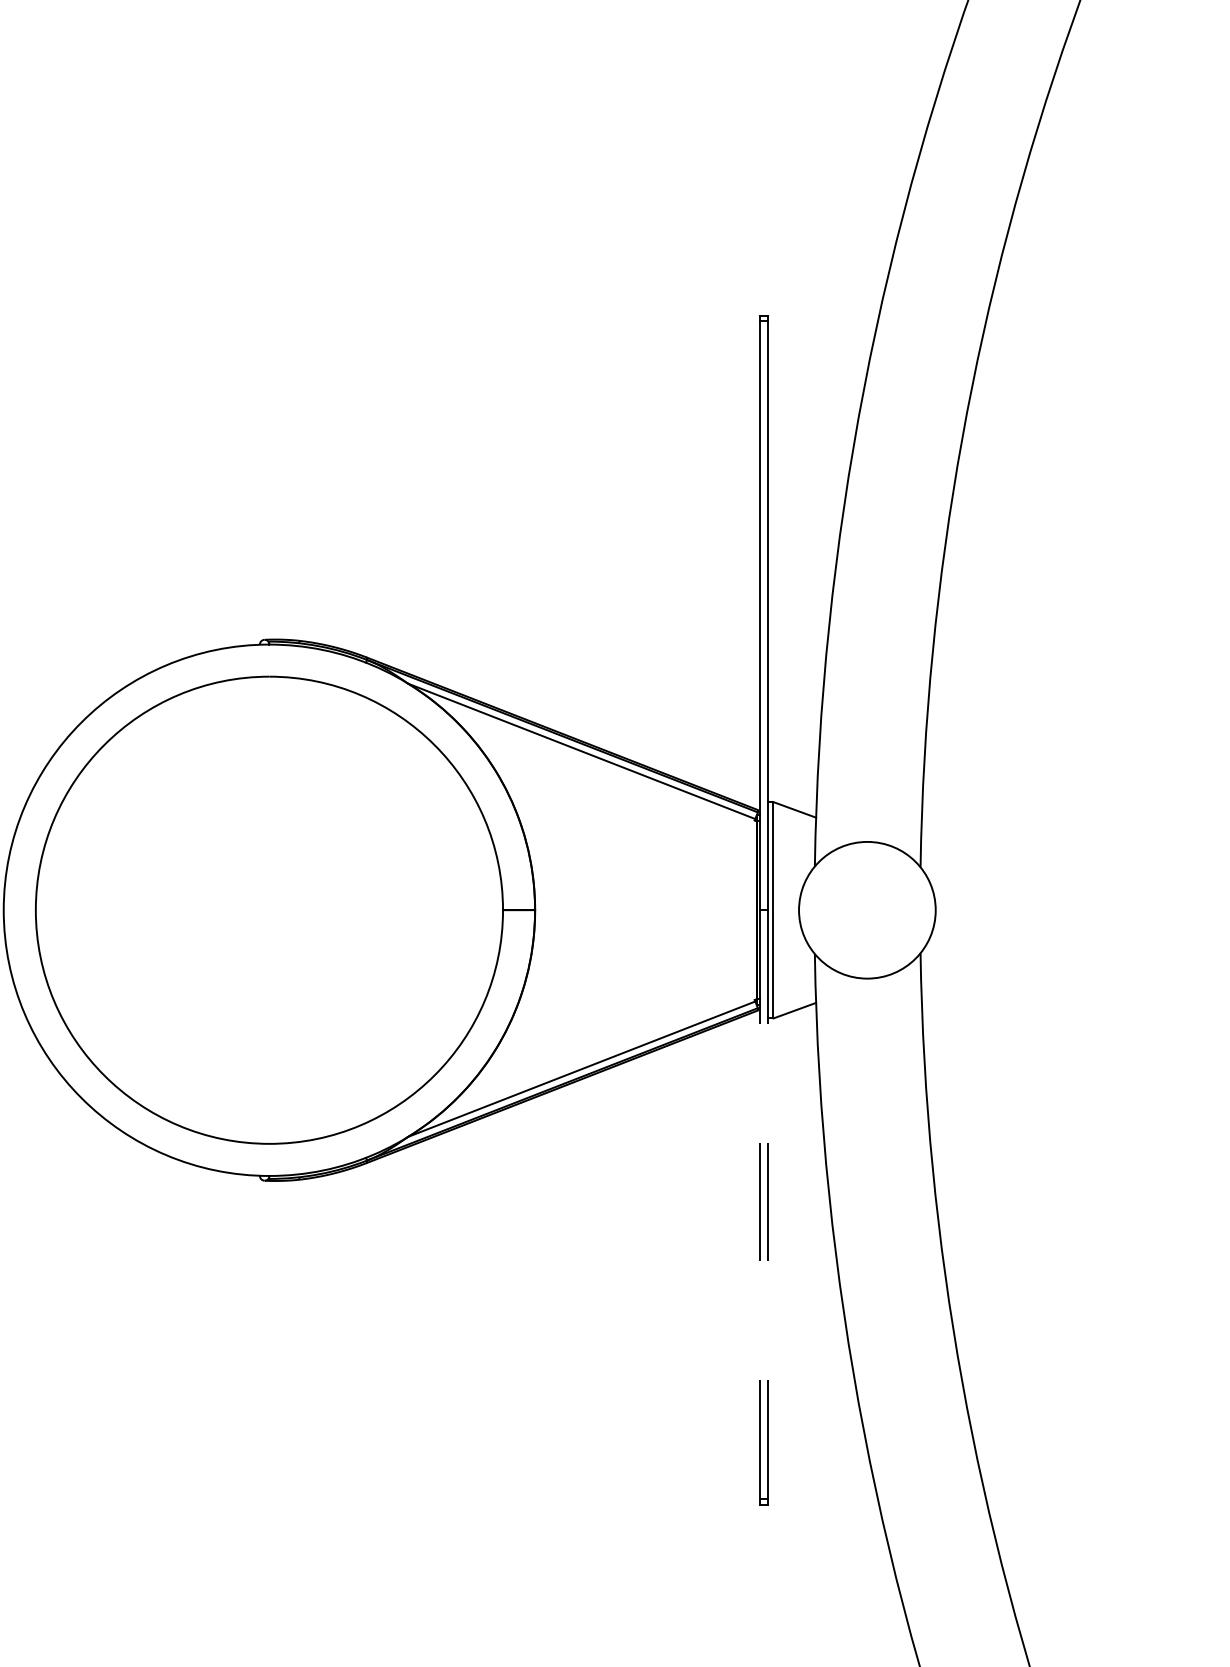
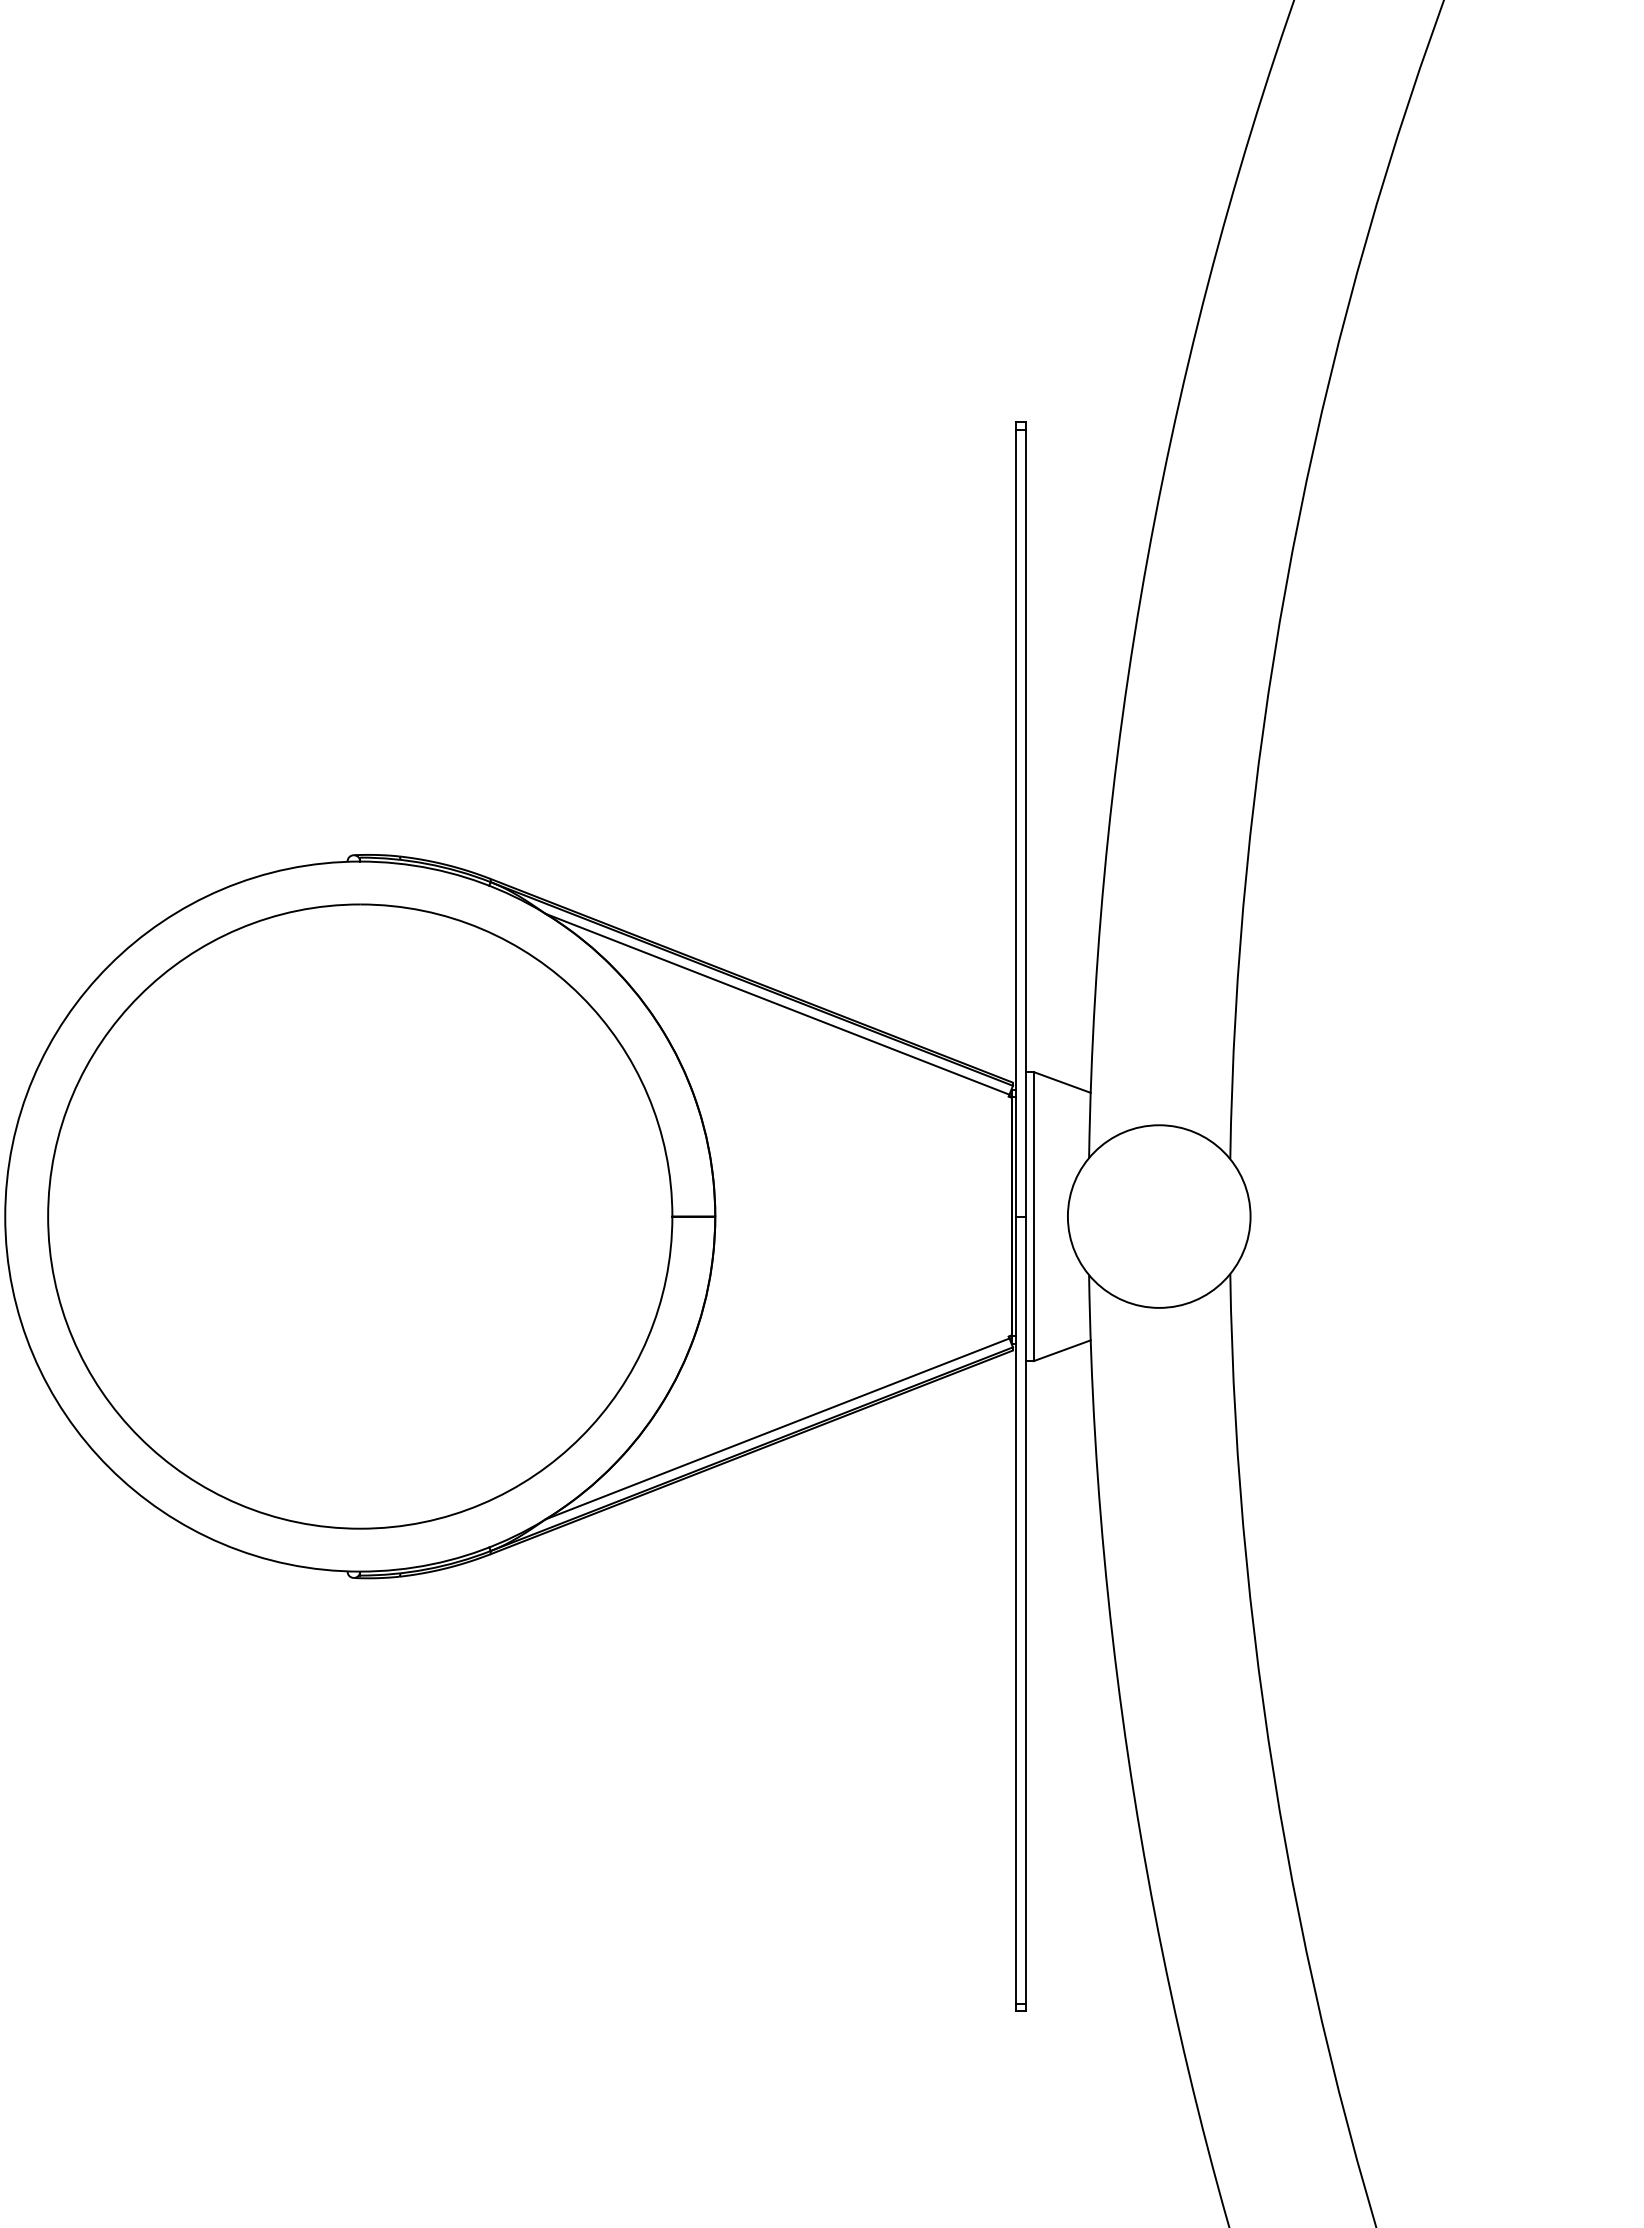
line: (760, 1204) -> (1016, 1609), dashed -> solid
line: (767, 1204) -> (1025, 1609), dashed -> solid

